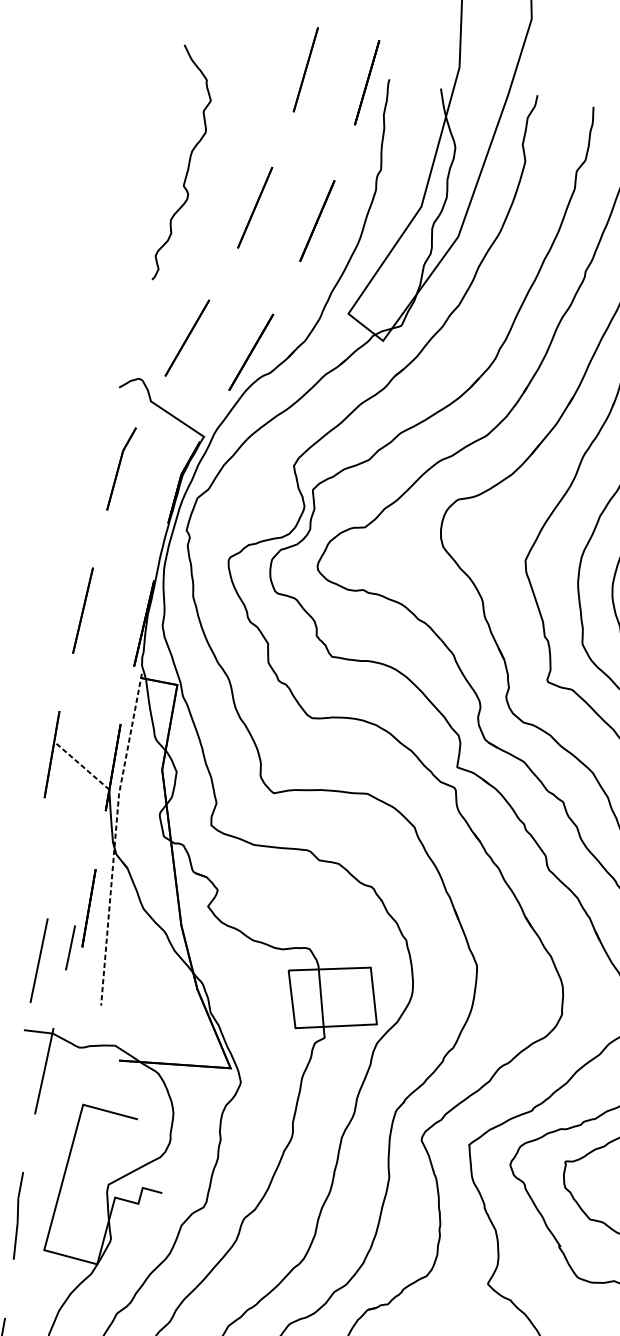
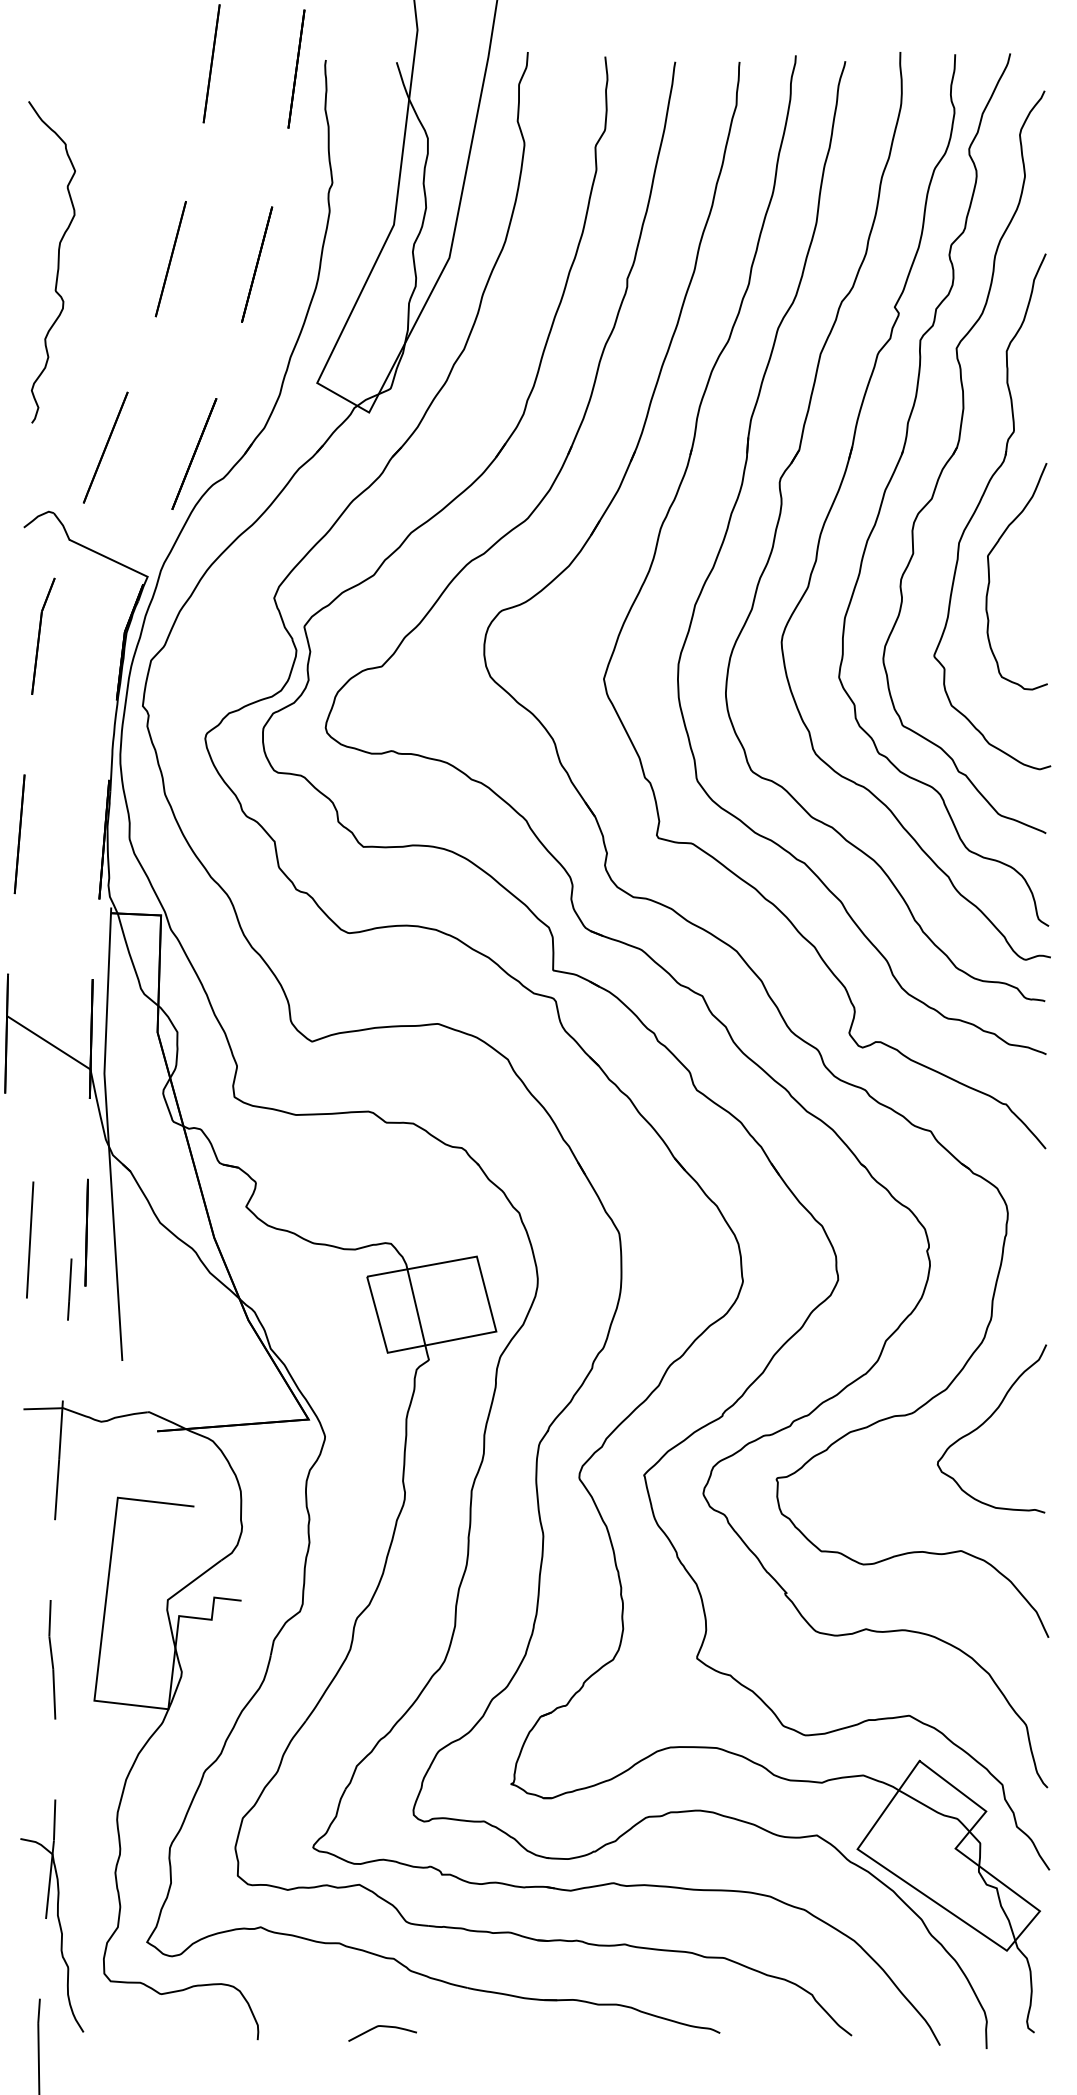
curve: (188, 165) -> (57, 262), moved
line: (81, 765) -> (48, 1042), dashed -> solid
line: (115, 838) -> (108, 1133), dashed -> solid
line: (39, 960) -> (30, 1239), moved

